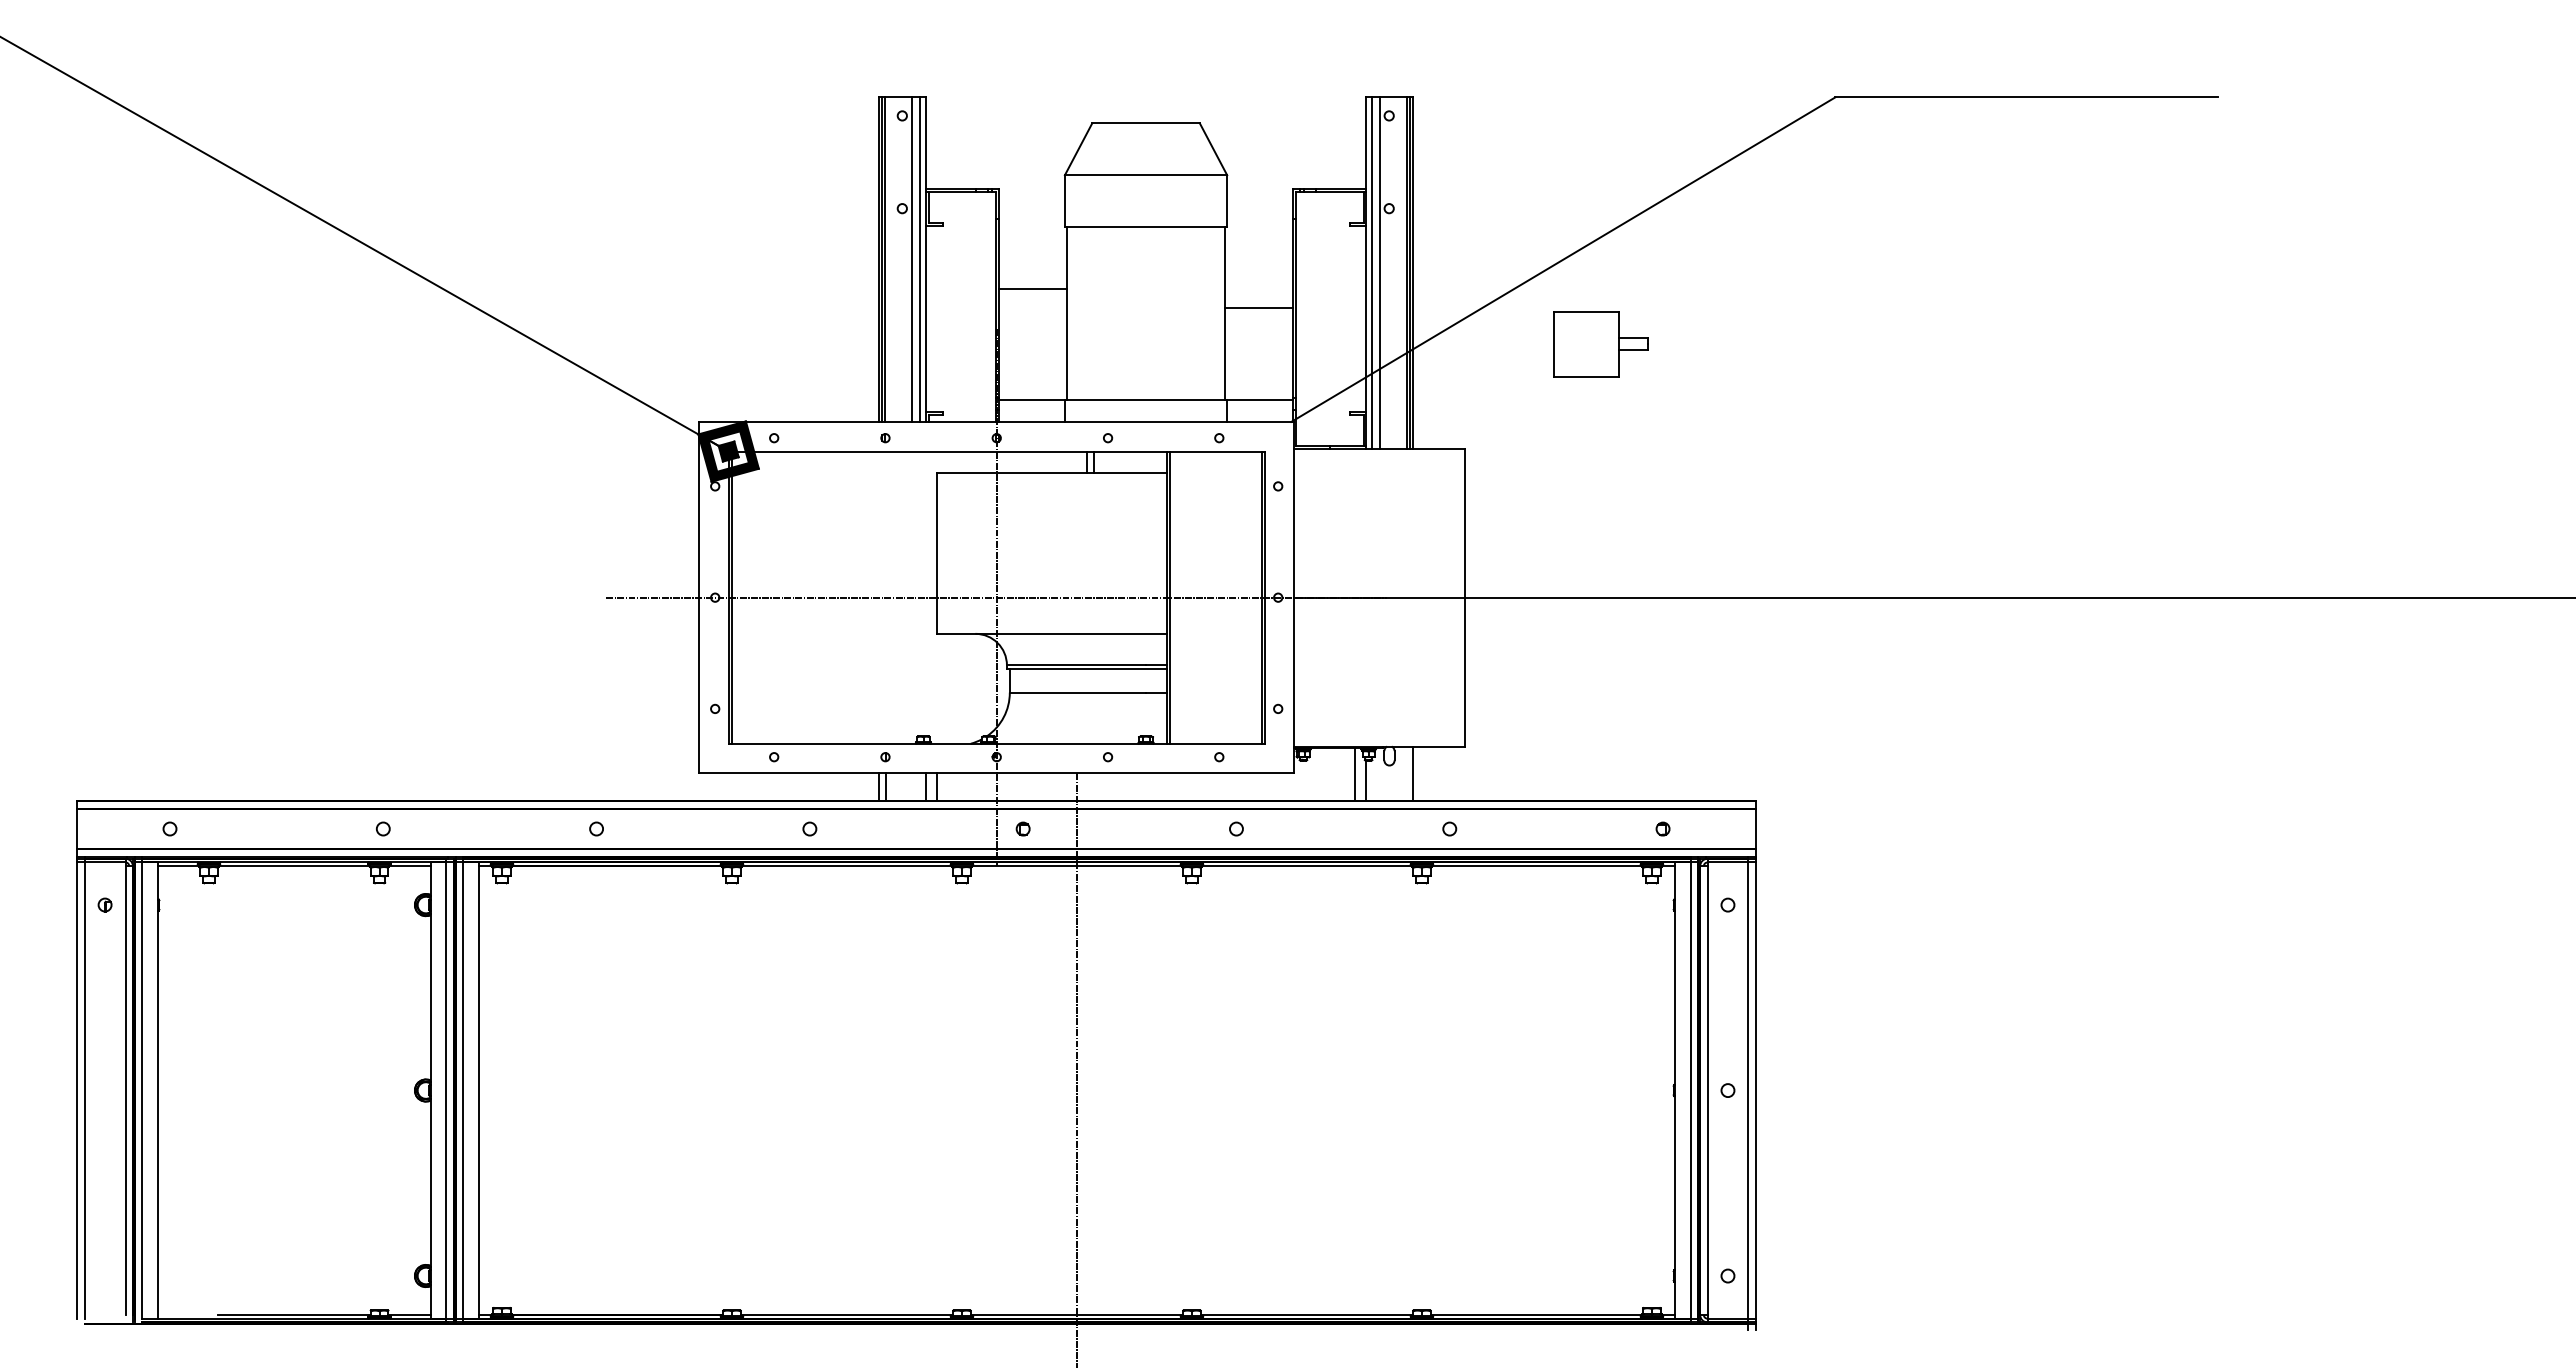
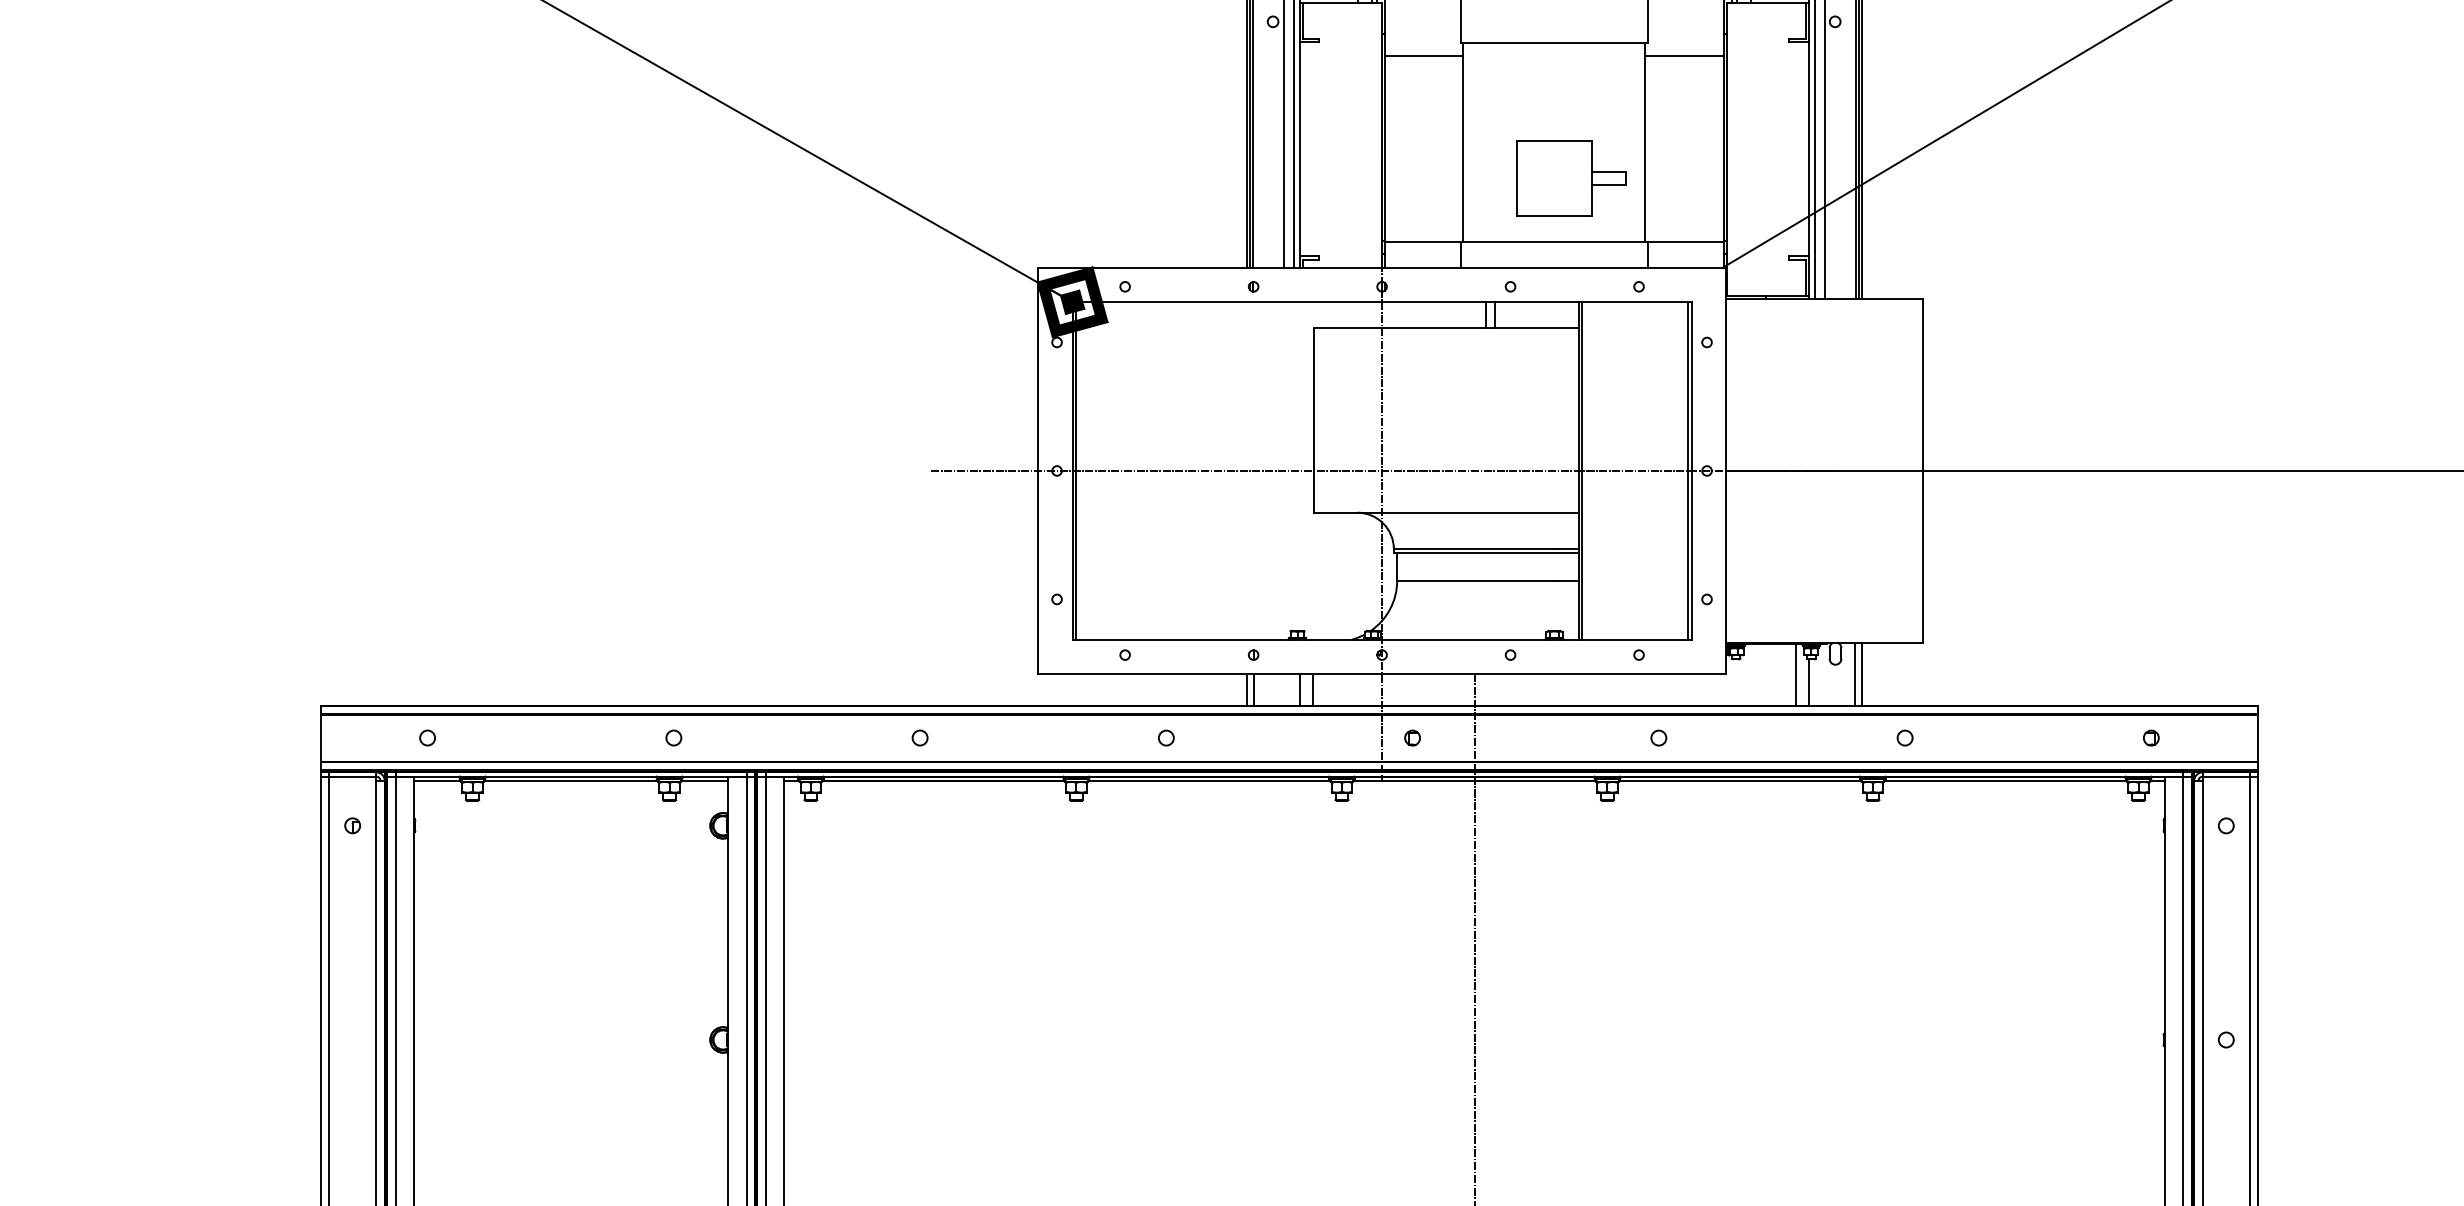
line: (1033, 289) -> (1424, 56), moved
line: (1258, 308) -> (1684, 56), moved
part: (1600, 344) -> (1571, 178), moved
line: (1406, 773) -> (1855, 673), added

